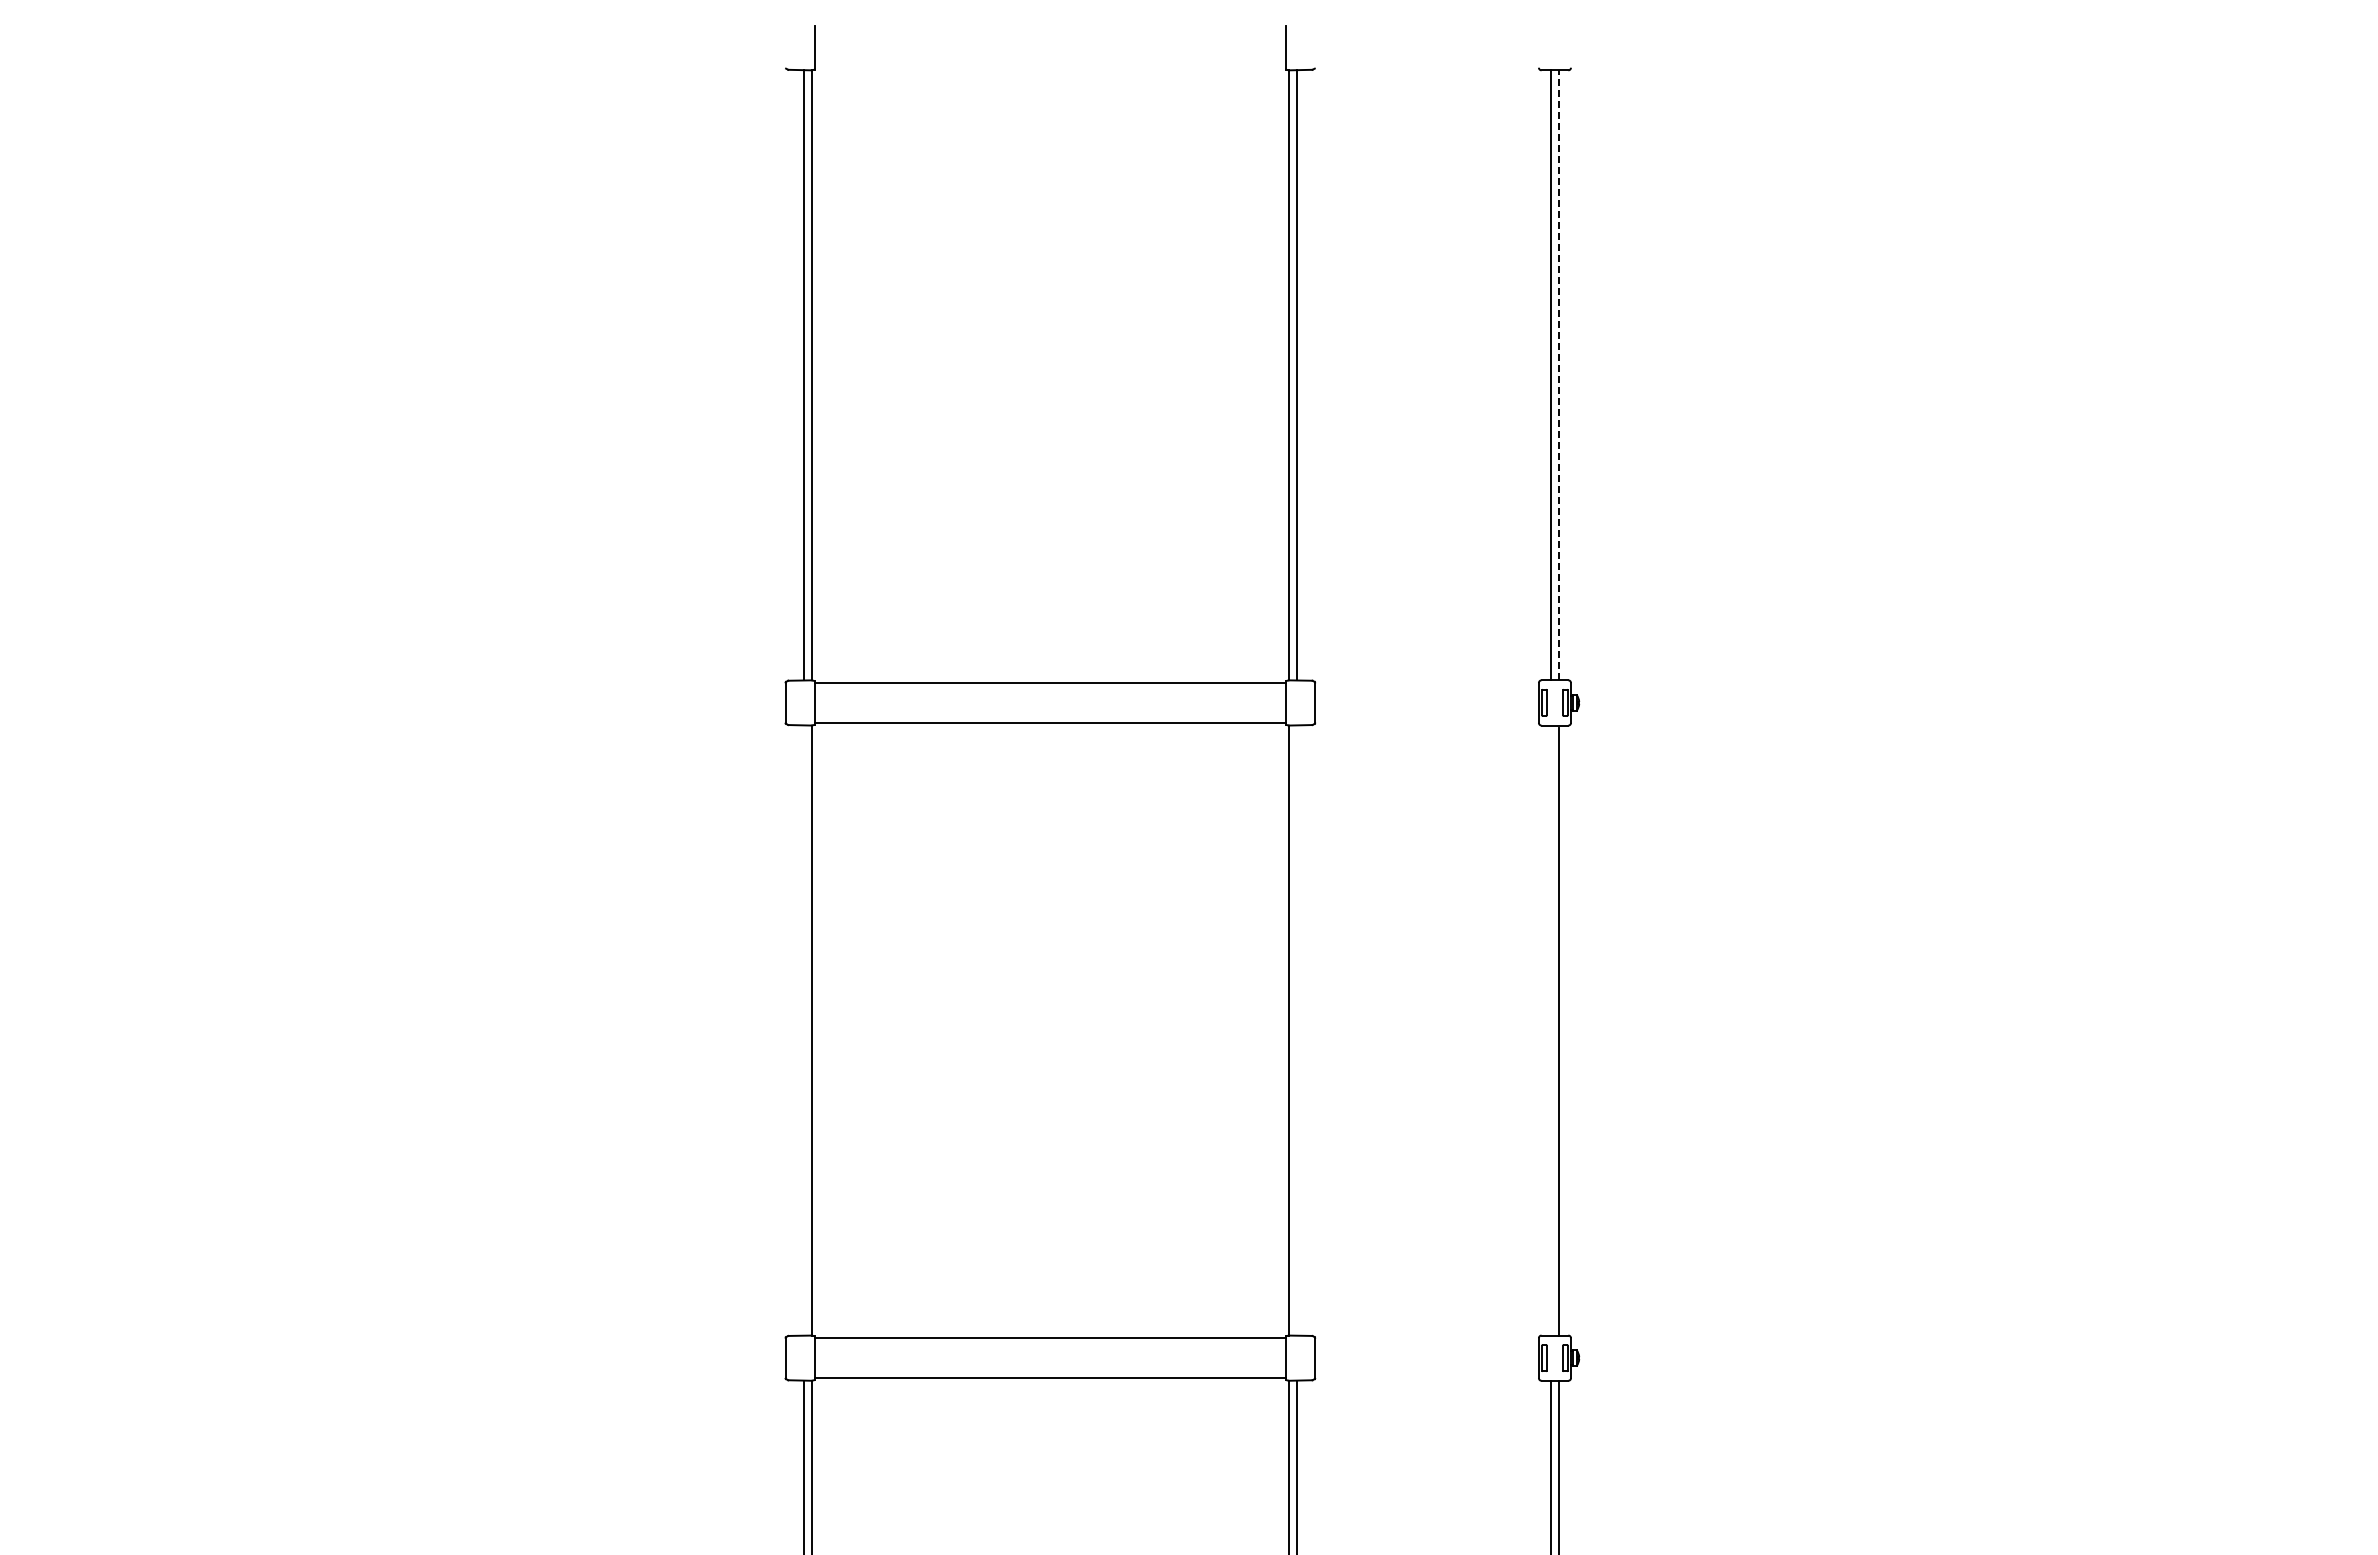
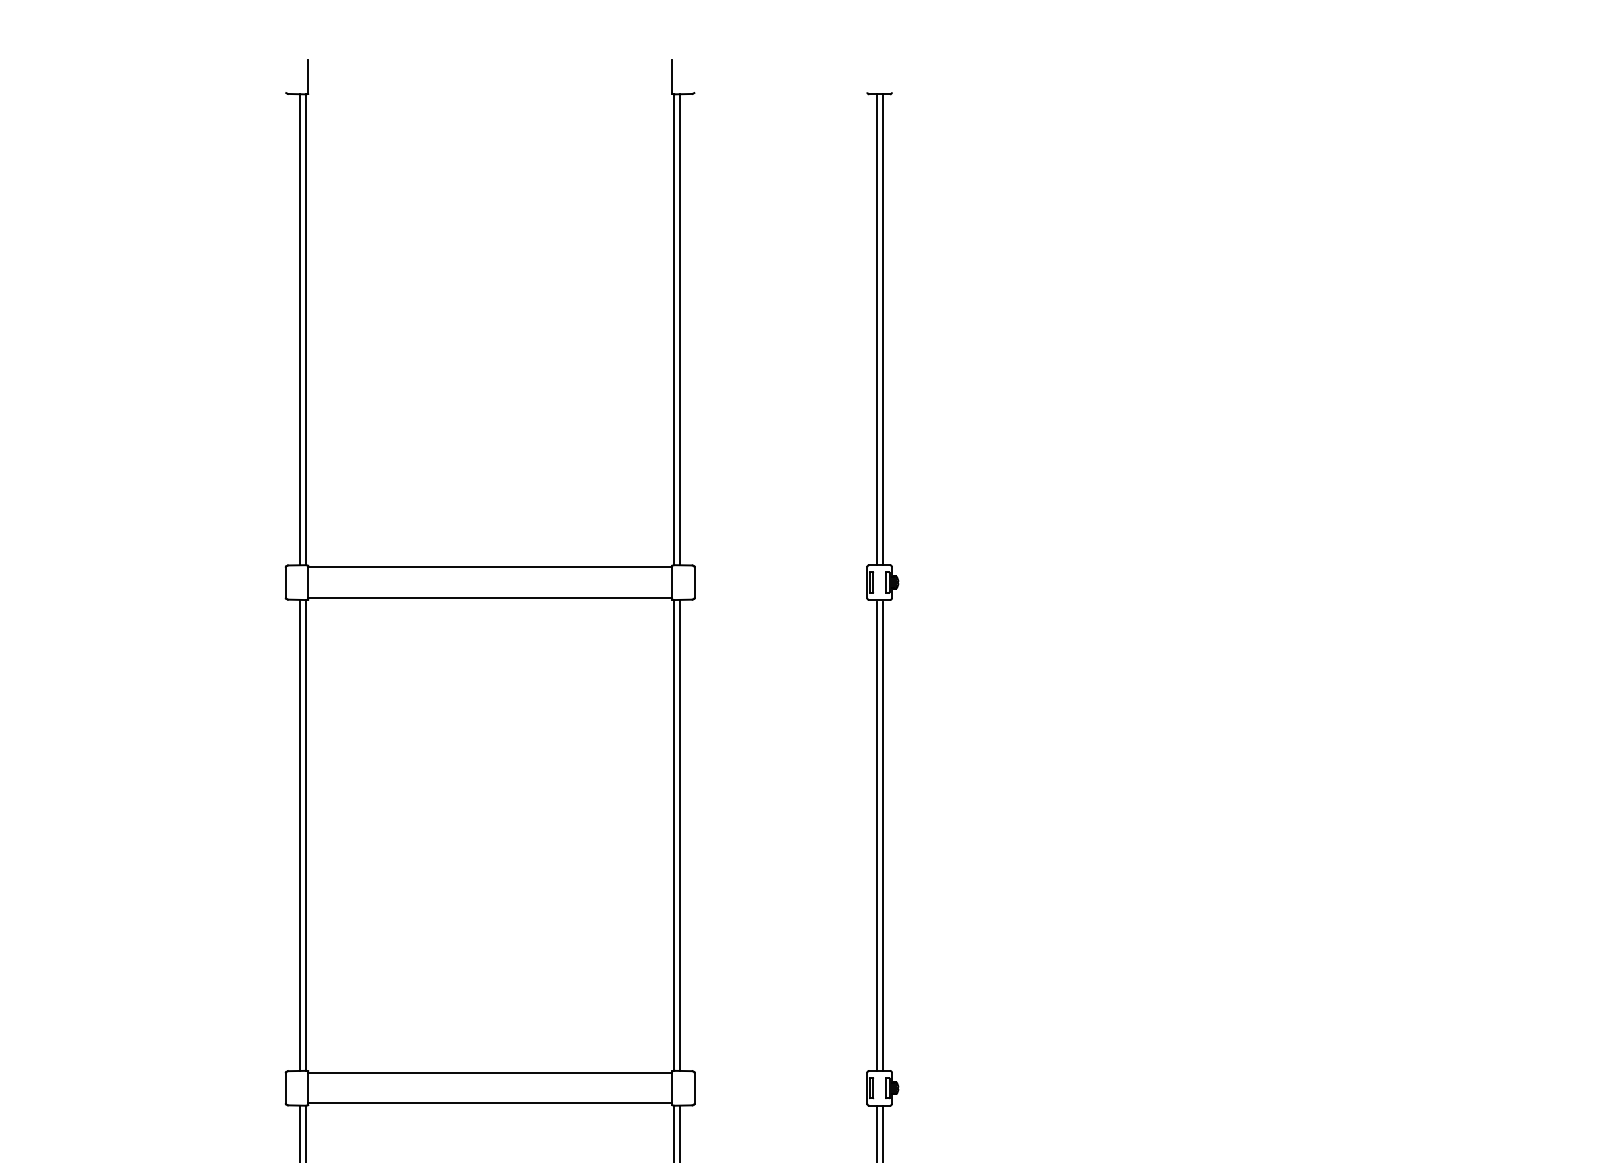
line: (1558, 374) -> (882, 329), dashed -> solid
line: (804, 1030) -> (300, 835), added
line: (1296, 1030) -> (680, 835), added
line: (1550, 1031) -> (876, 836), added

